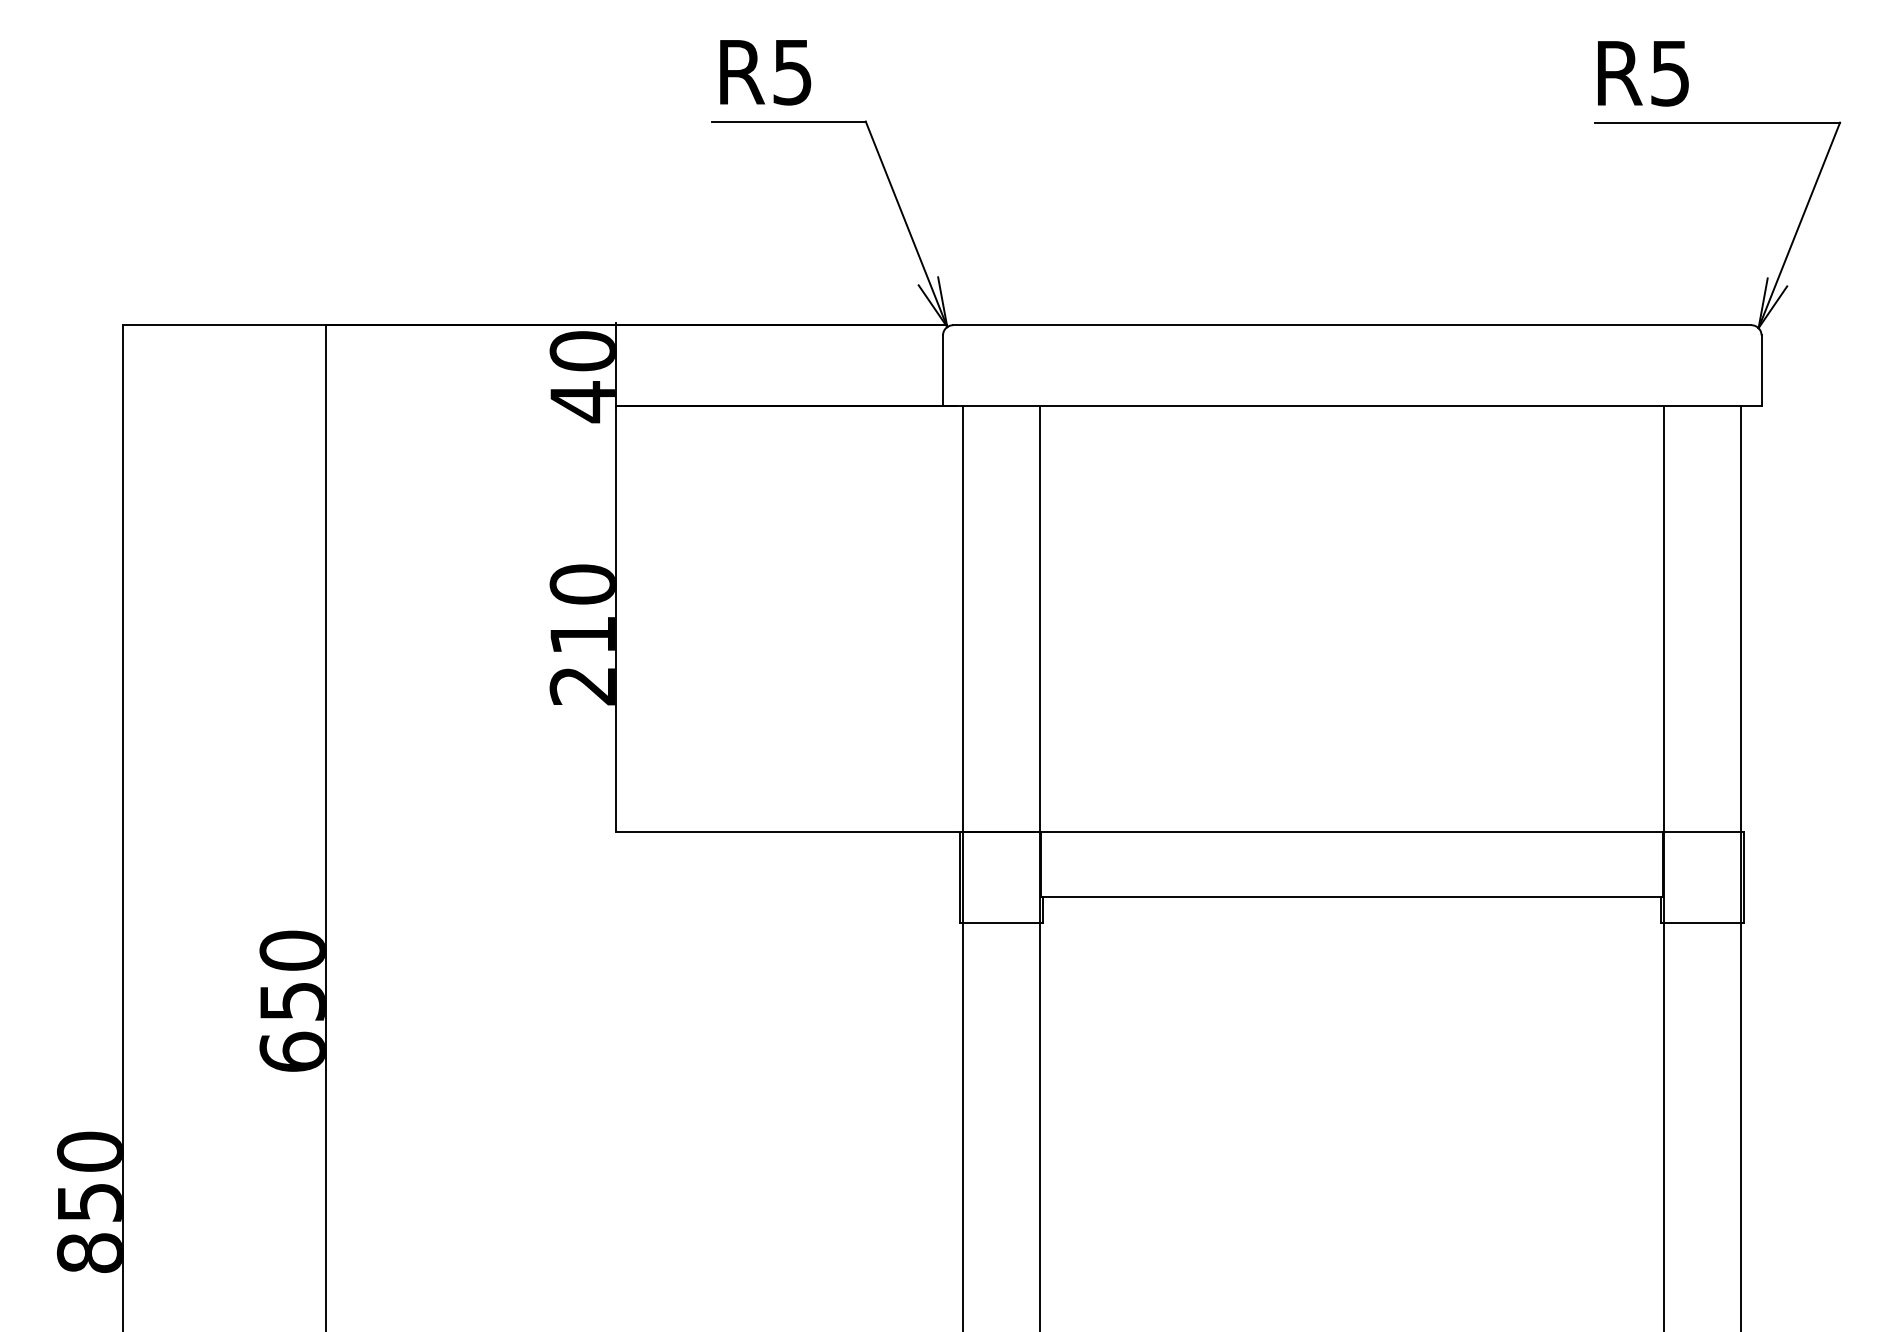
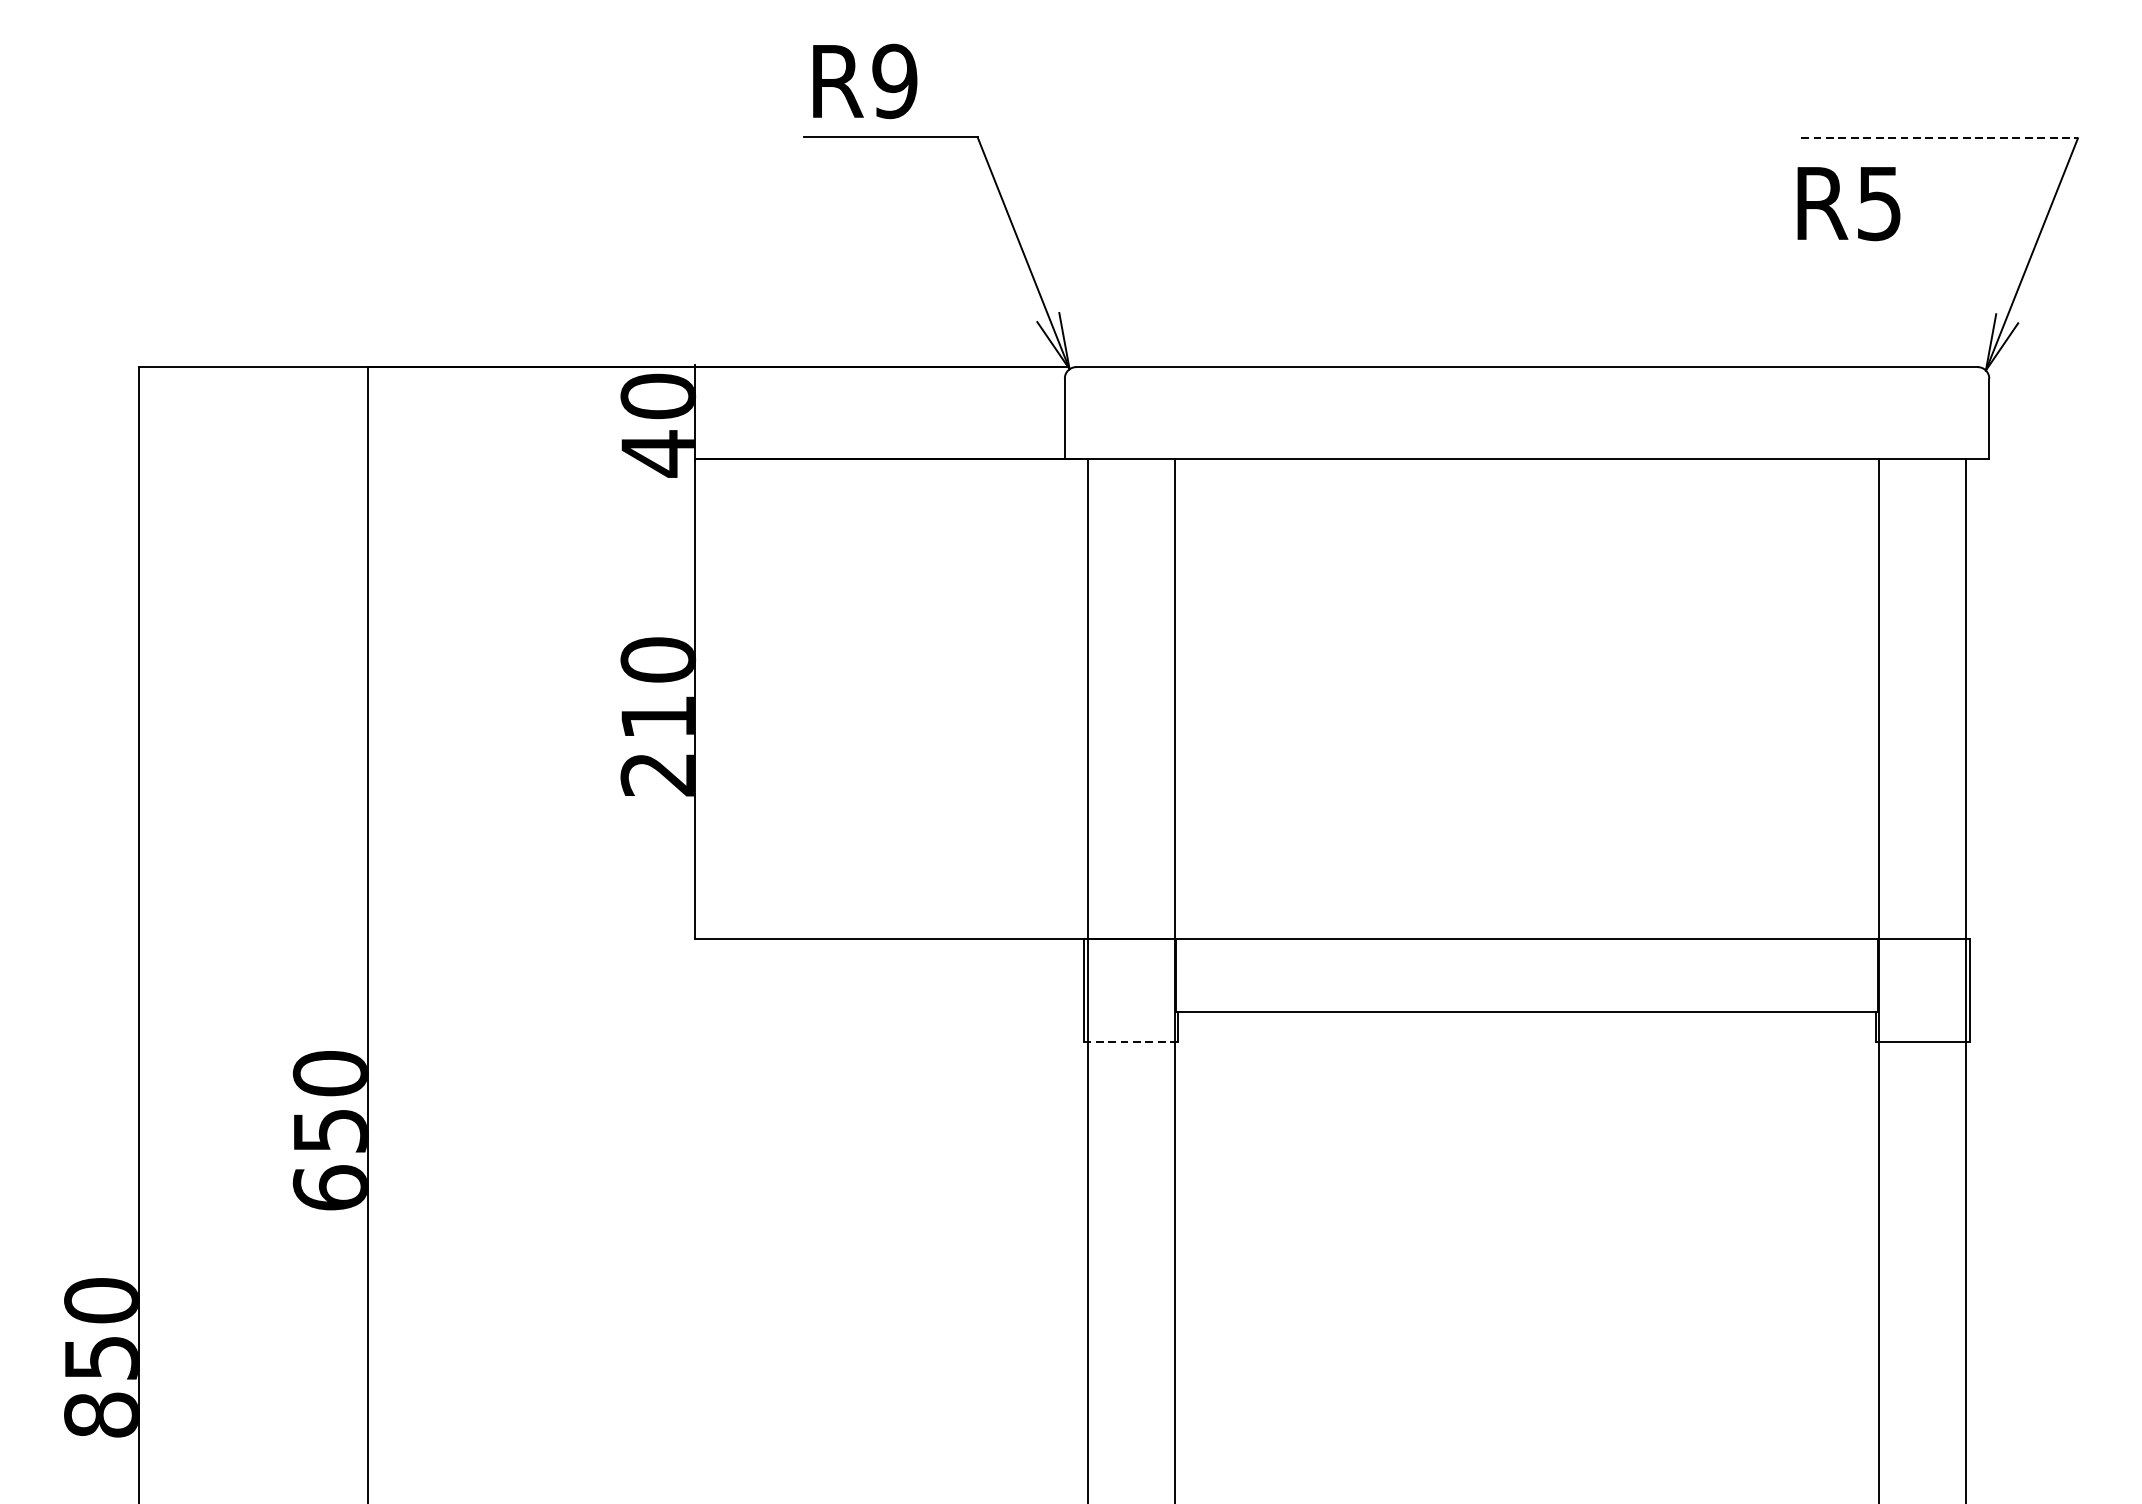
text: (792, 72) -> (894, 81), R5 -> R9
text: (1643, 73) -> (1849, 203), moved
line: (1717, 122) -> (1939, 138), solid -> dashed
line: (1001, 922) -> (1130, 1041), solid -> dashed

